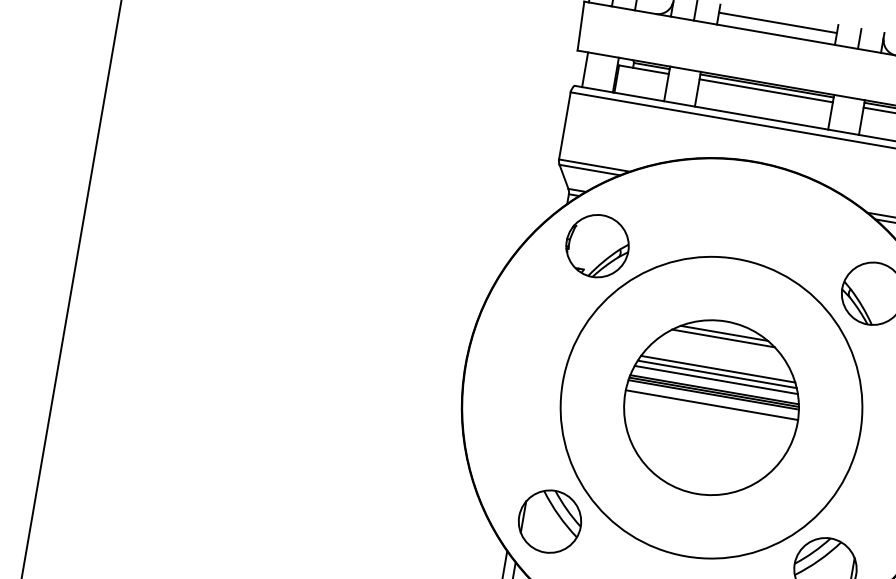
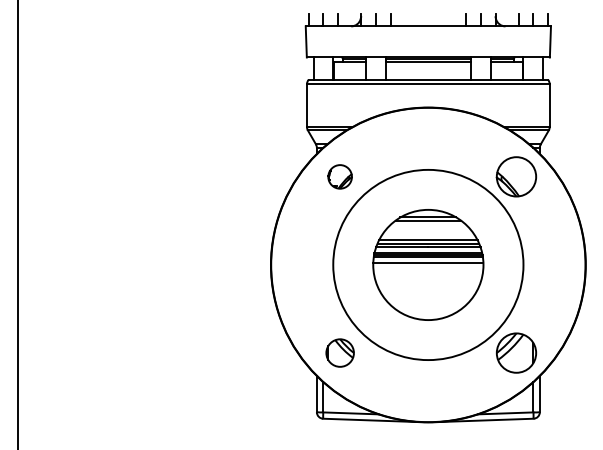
line: (778, 22) -> (428, 18), removed
part: (596, 245) -> (339, 176), size x0.6
part: (549, 520) -> (339, 352), size x0.7

